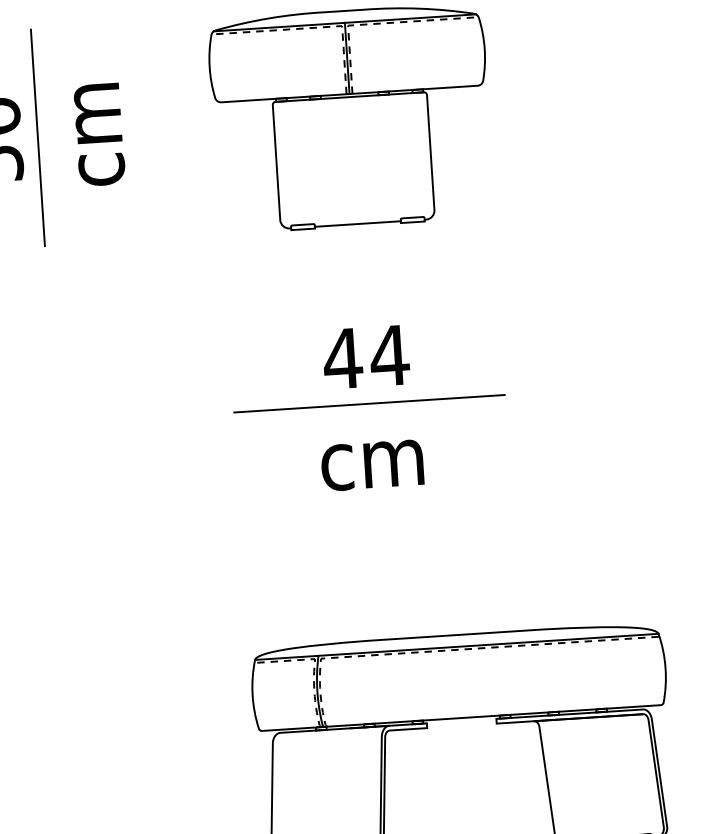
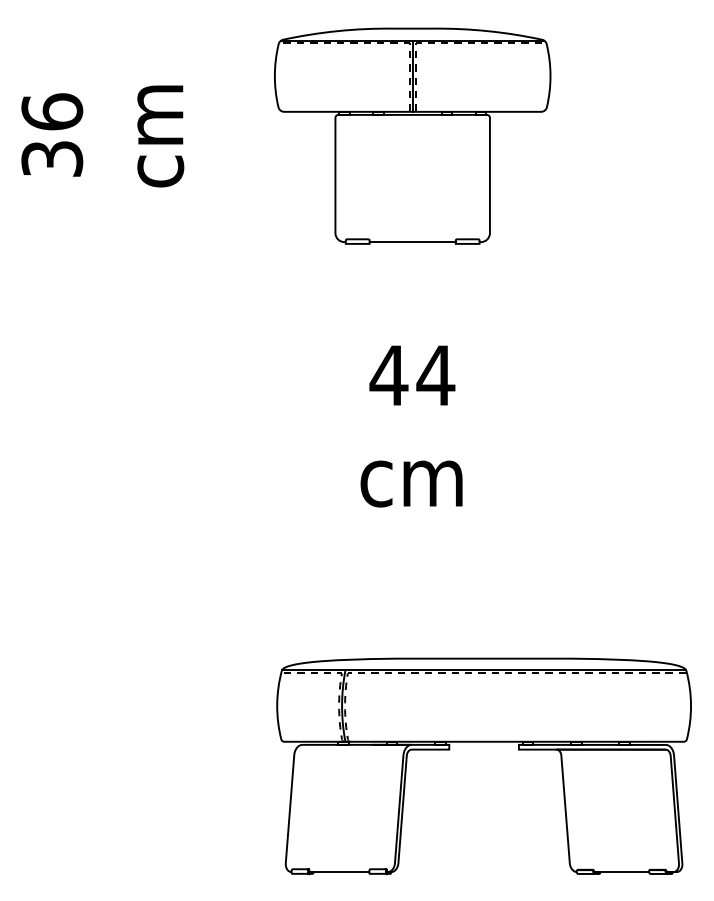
line: (37, 137) -> (98, 135), removed
line: (369, 404) -> (412, 422), removed

